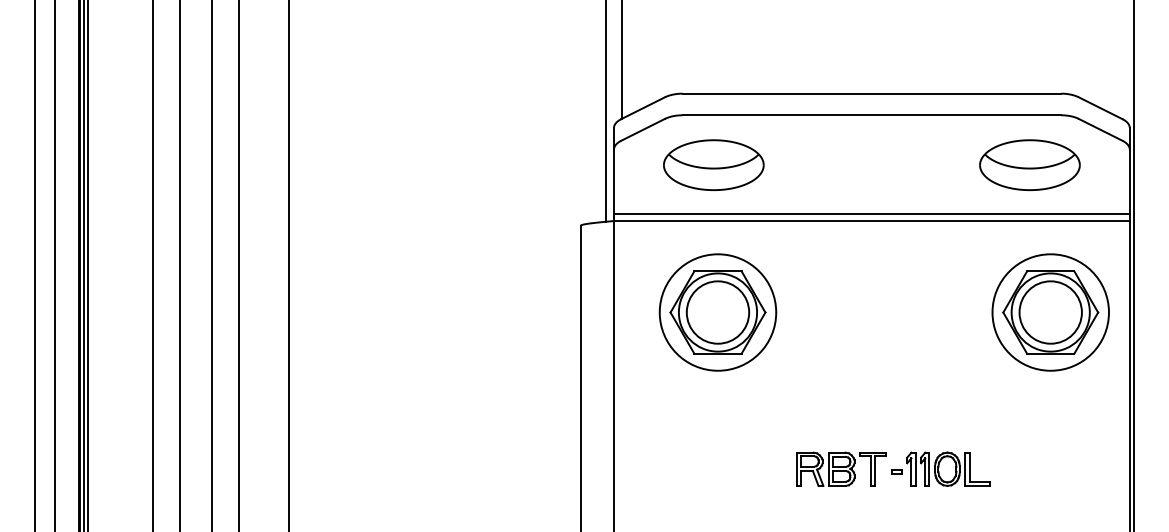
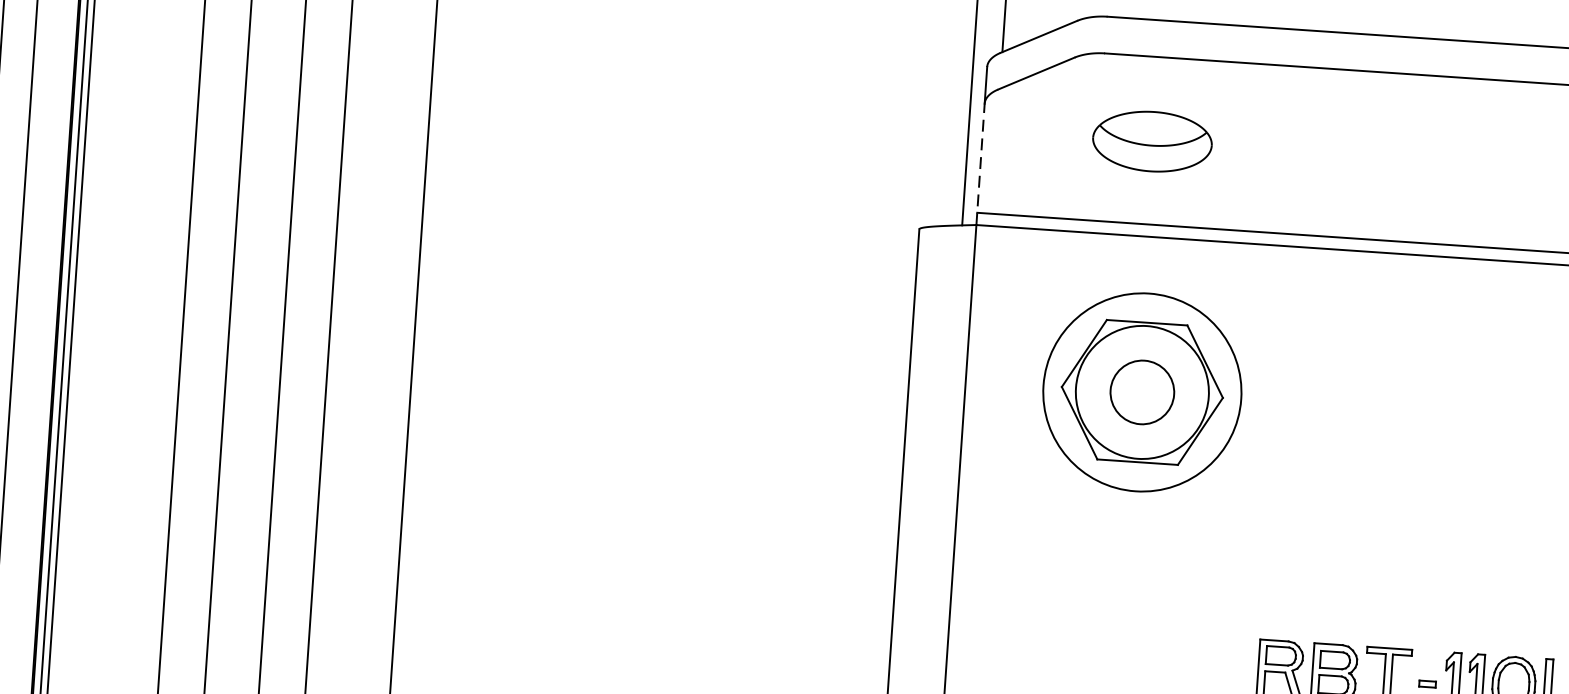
part: (713, 164) -> (1151, 140), size x0.7
line: (614, 185) -> (981, 164), solid -> dashed
circle: (717, 312) -> (1141, 392), size x0.6

